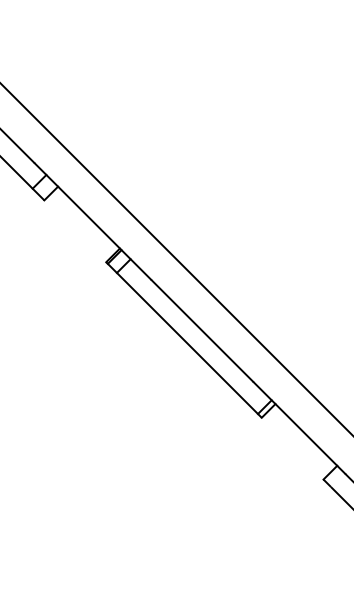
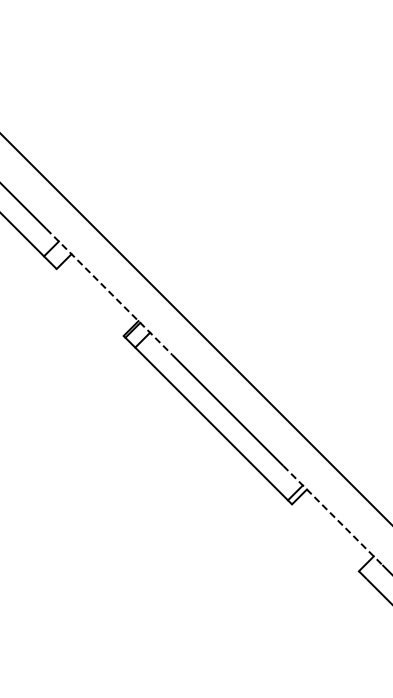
line: (93, 221) -> (109, 291), solid -> dashed
line: (300, 428) -> (333, 515), solid -> dashed

